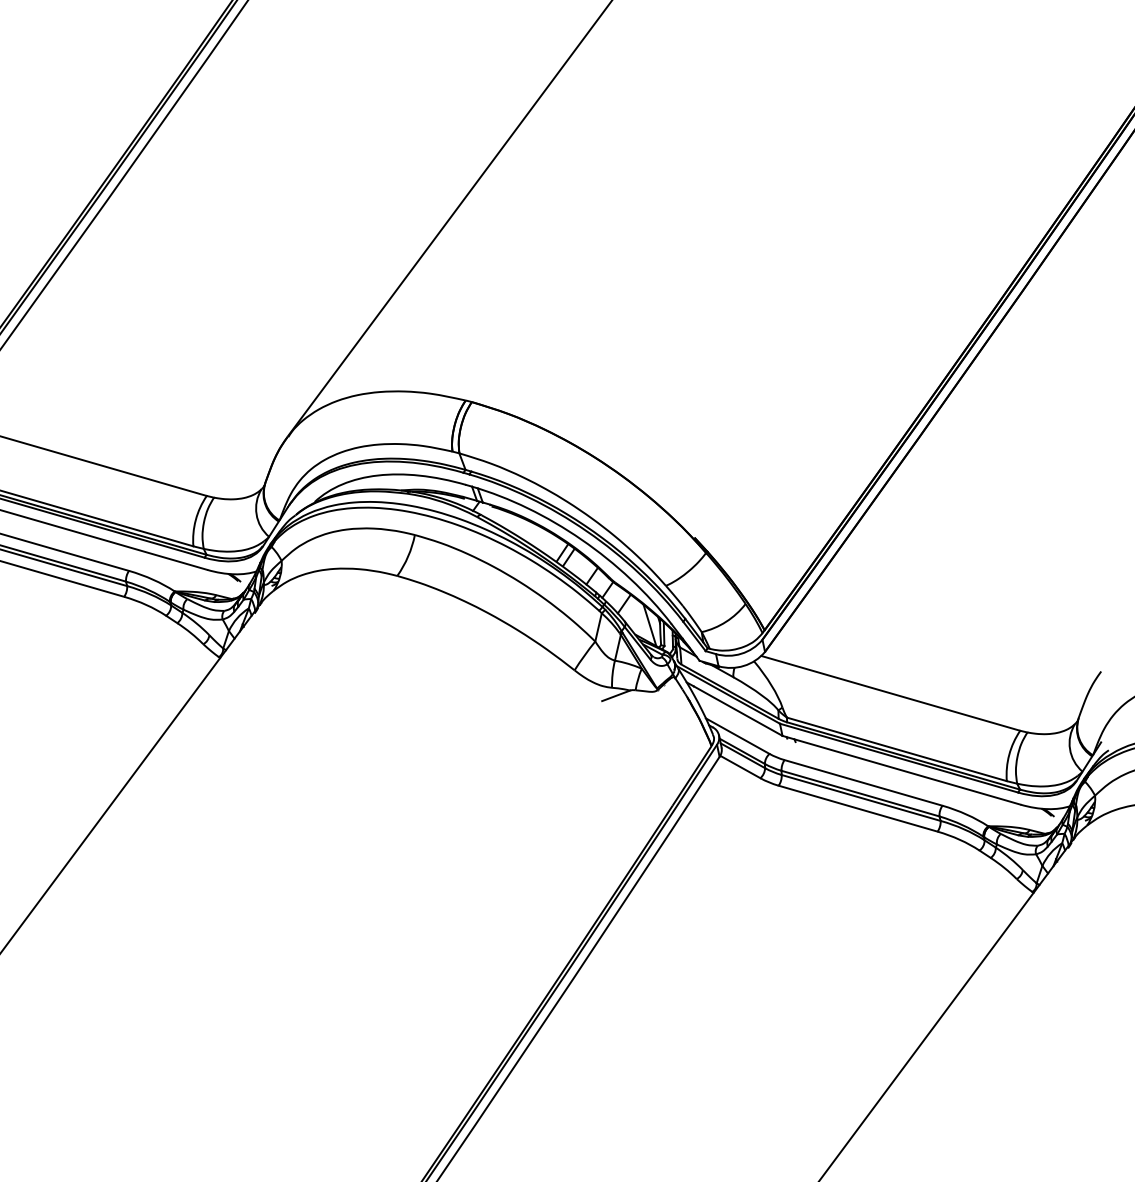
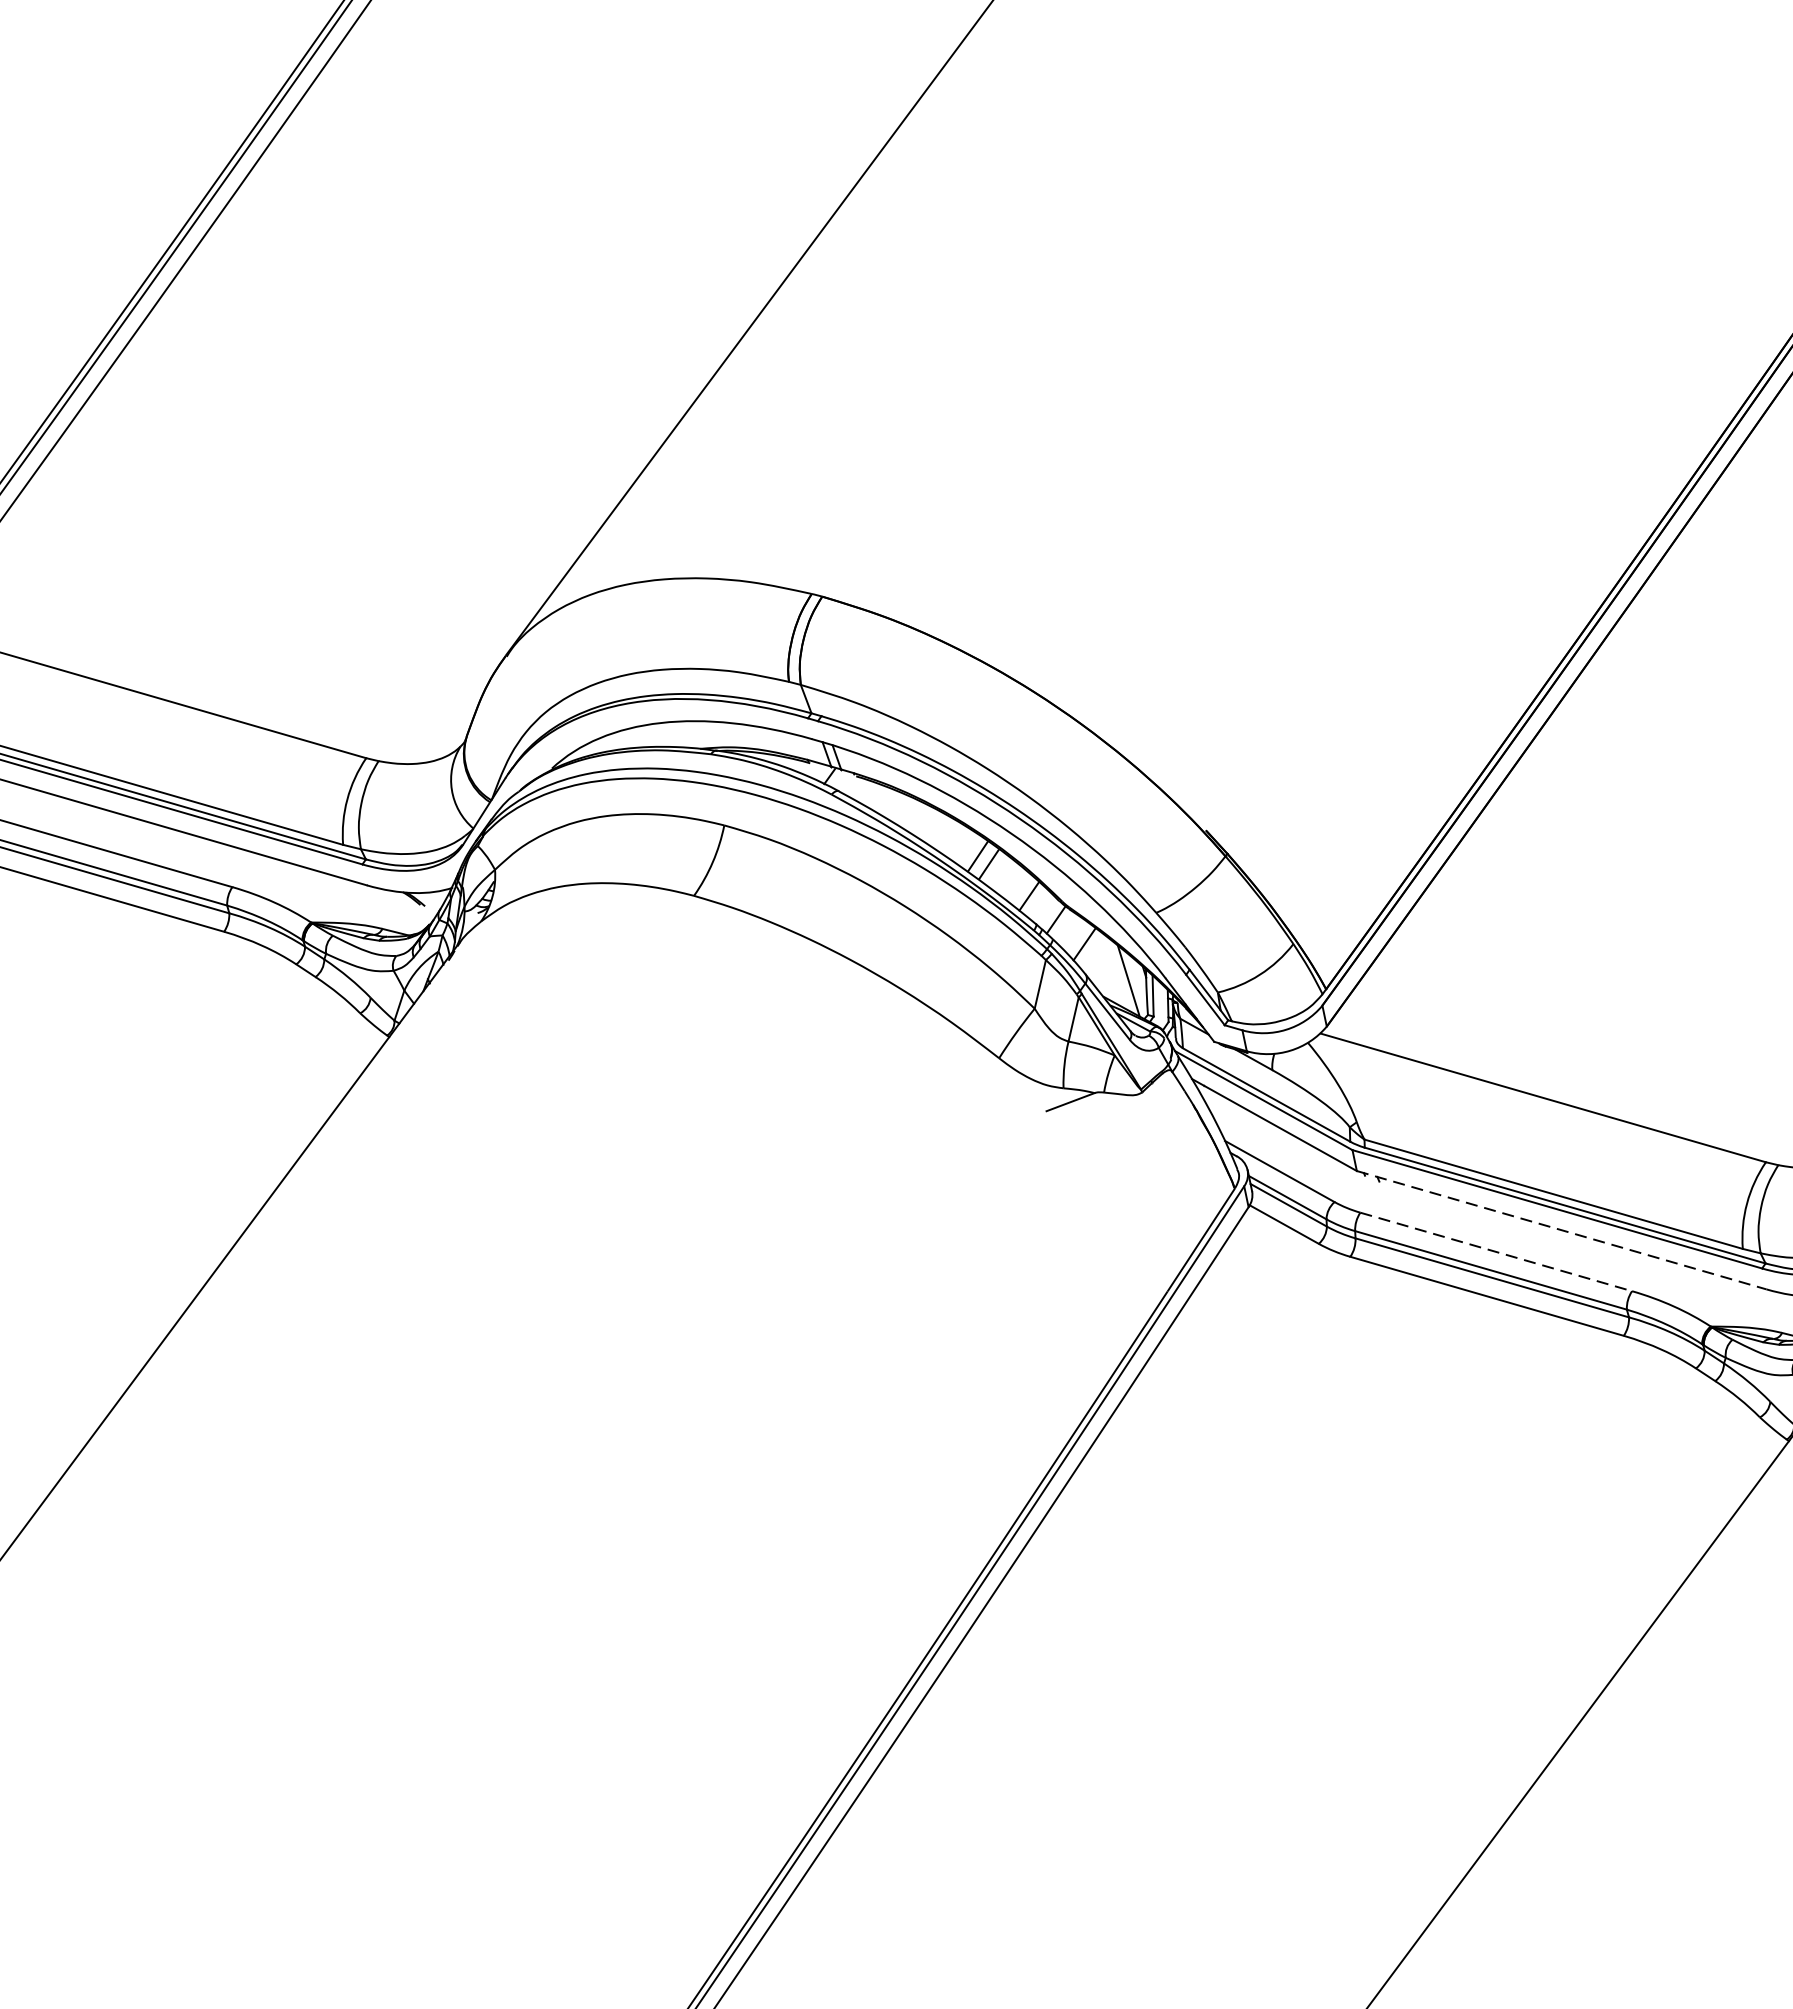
line: (901, 770) -> (1561, 1230), solid -> dashed
line: (863, 783) -> (1496, 1252), solid -> dashed

